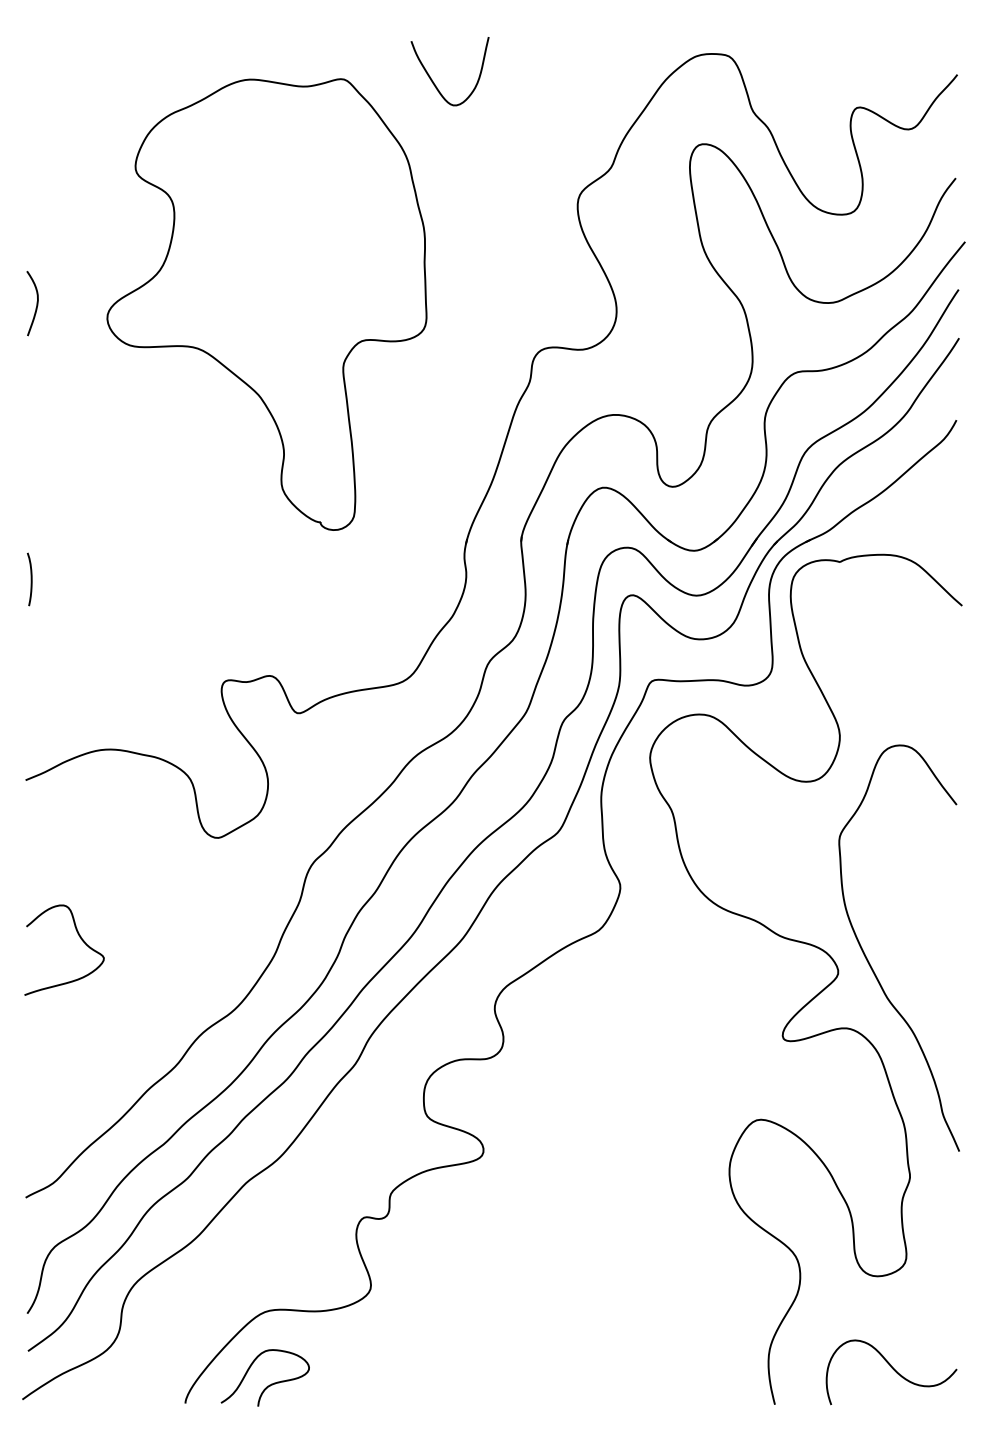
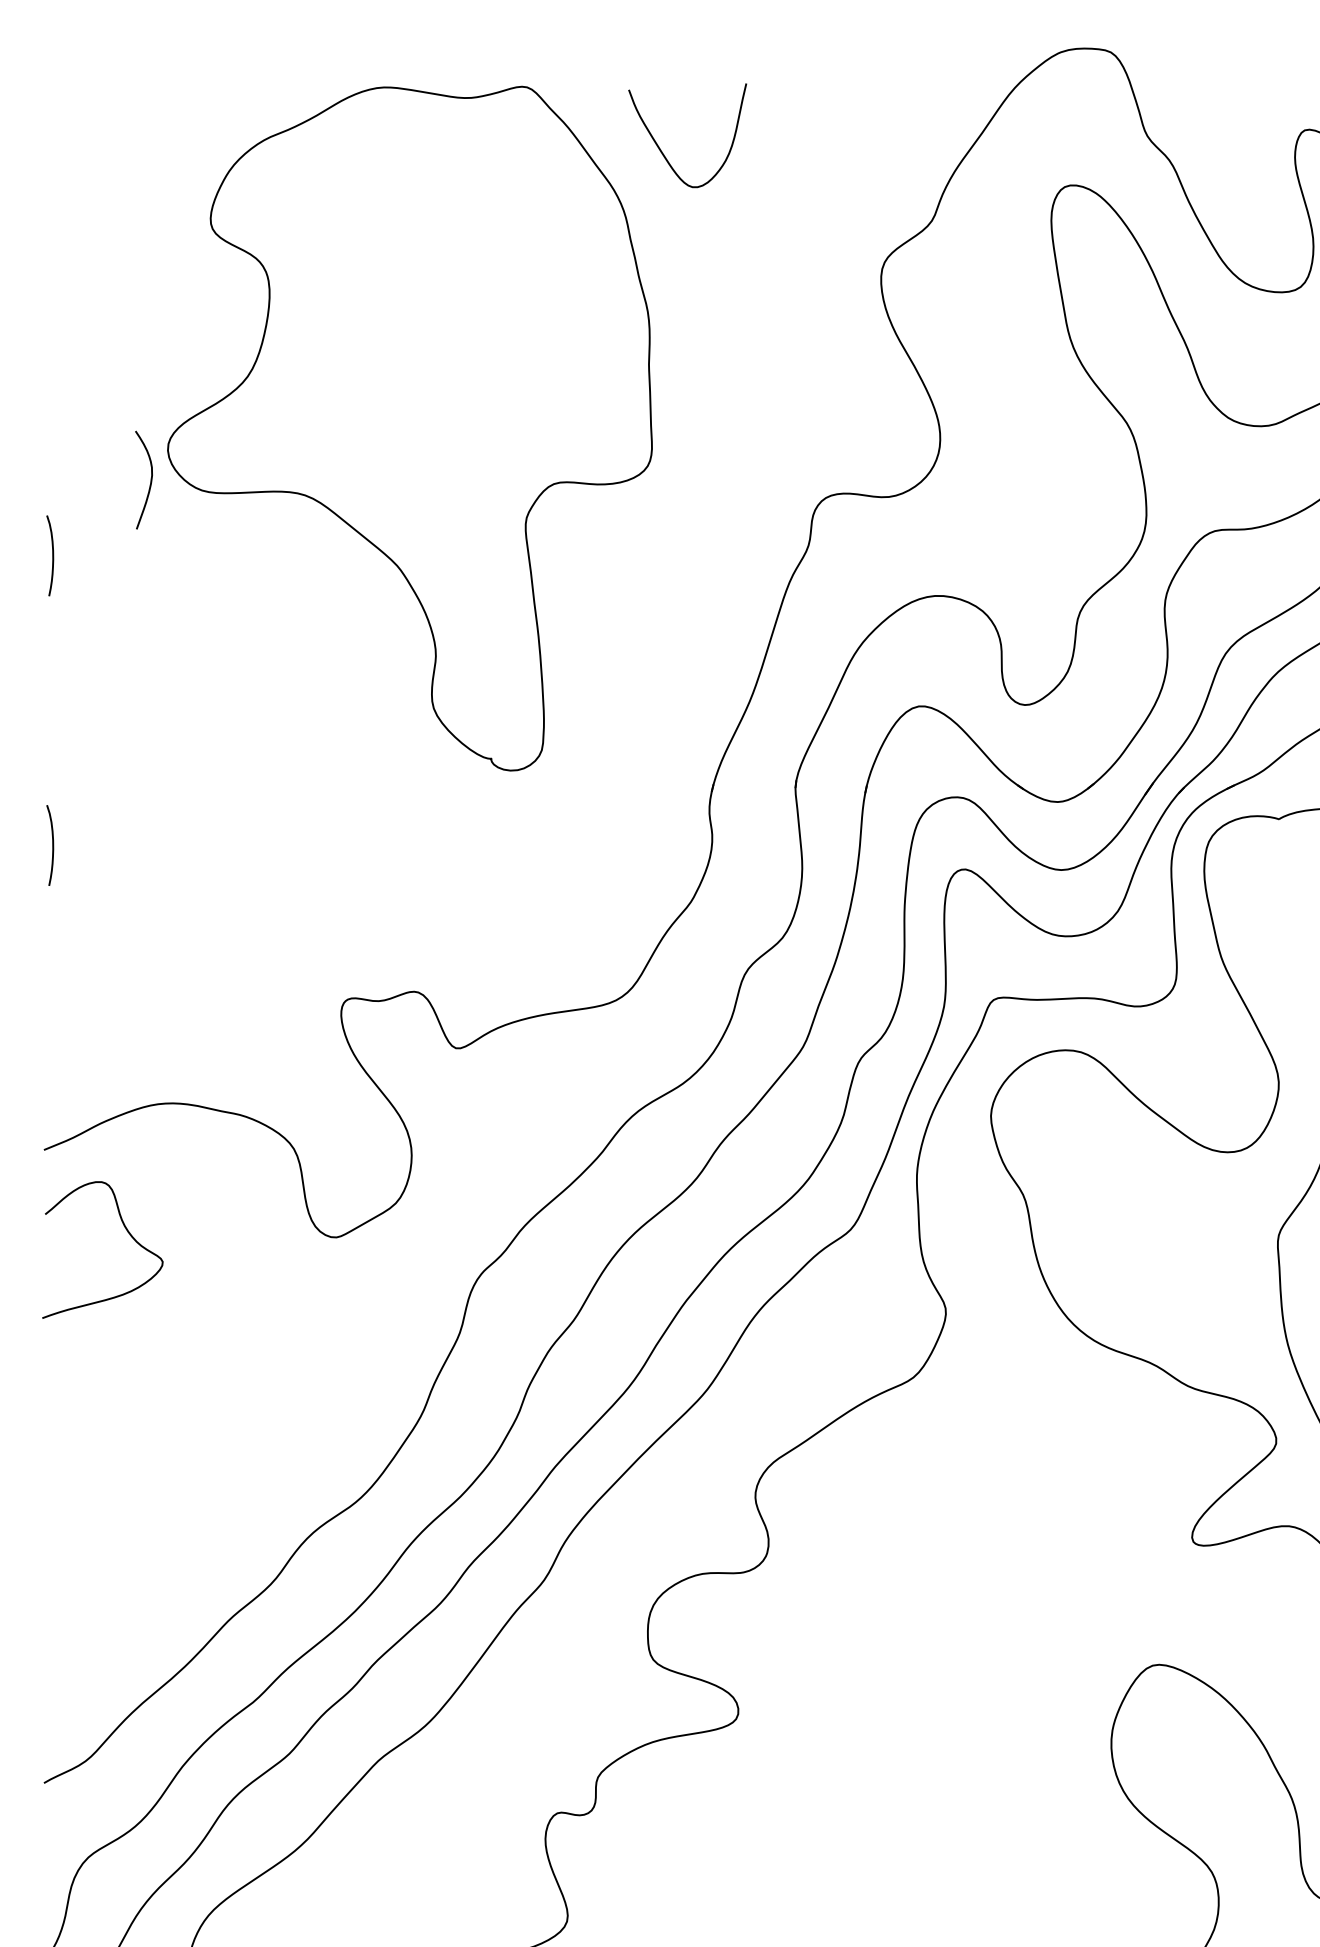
curve: (434, 82) -> (664, 152), moved
curve: (36, 303) -> (149, 480), moved
curve: (30, 388) -> (51, 555), added
curve: (79, 937) -> (125, 1230), moved

